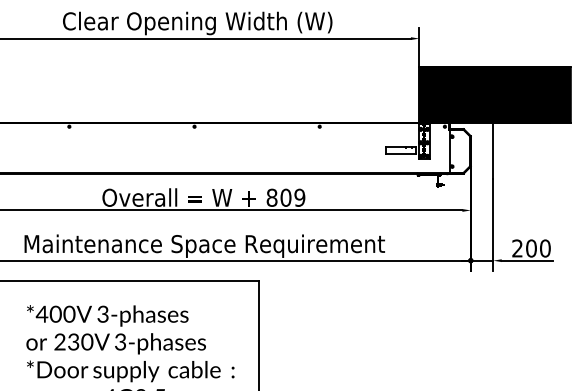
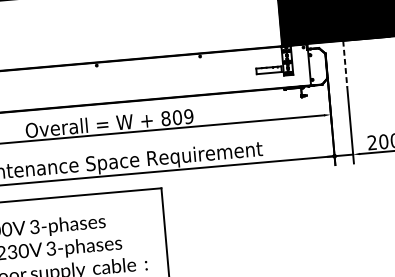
line: (493, 151) -> (345, 64), solid -> dashed

